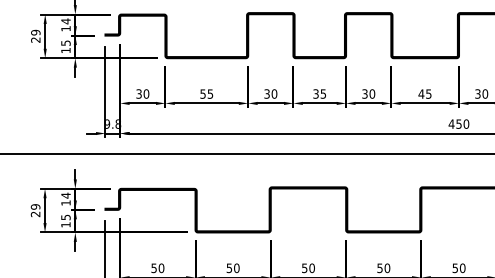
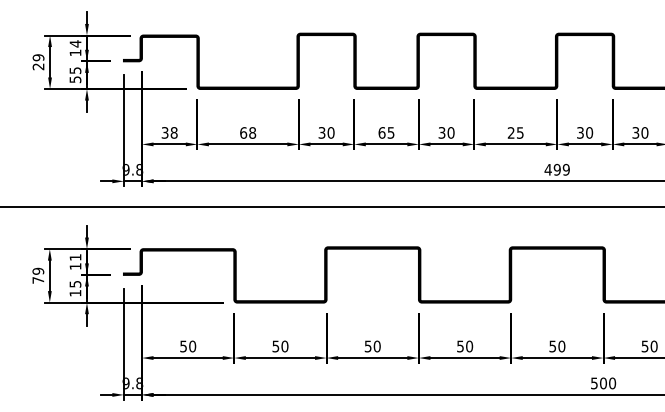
text: (65, 50) -> (75, 79), 15 -> 55
text: (145, 93) -> (173, 132), 30 -> 38
text: (207, 93) -> (248, 132), 55 -> 68
text: (315, 93) -> (381, 132), 35 -> 65
text: (420, 93) -> (510, 132), 45 -> 25
text: (462, 123) -> (561, 169), 450 -> 499
text: (65, 195) -> (75, 257), 14 -> 11
text: (35, 214) -> (38, 280), 29 -> 79

